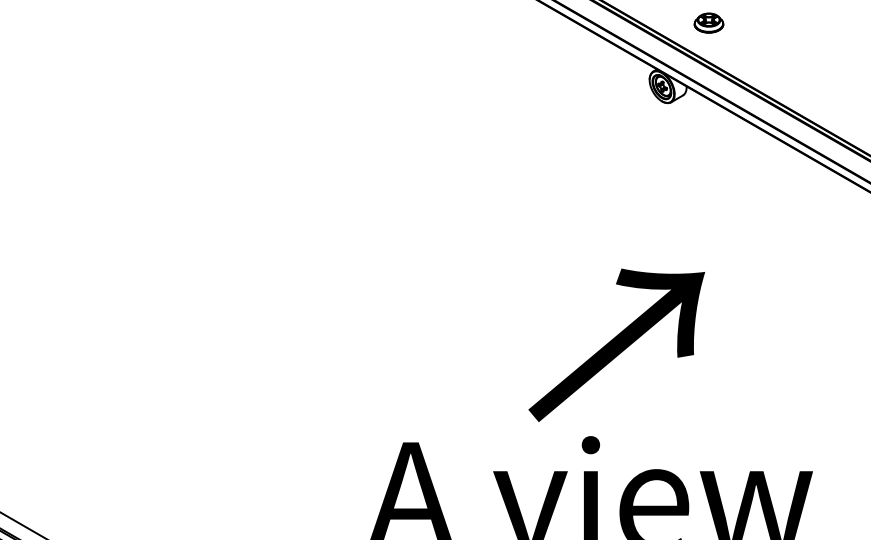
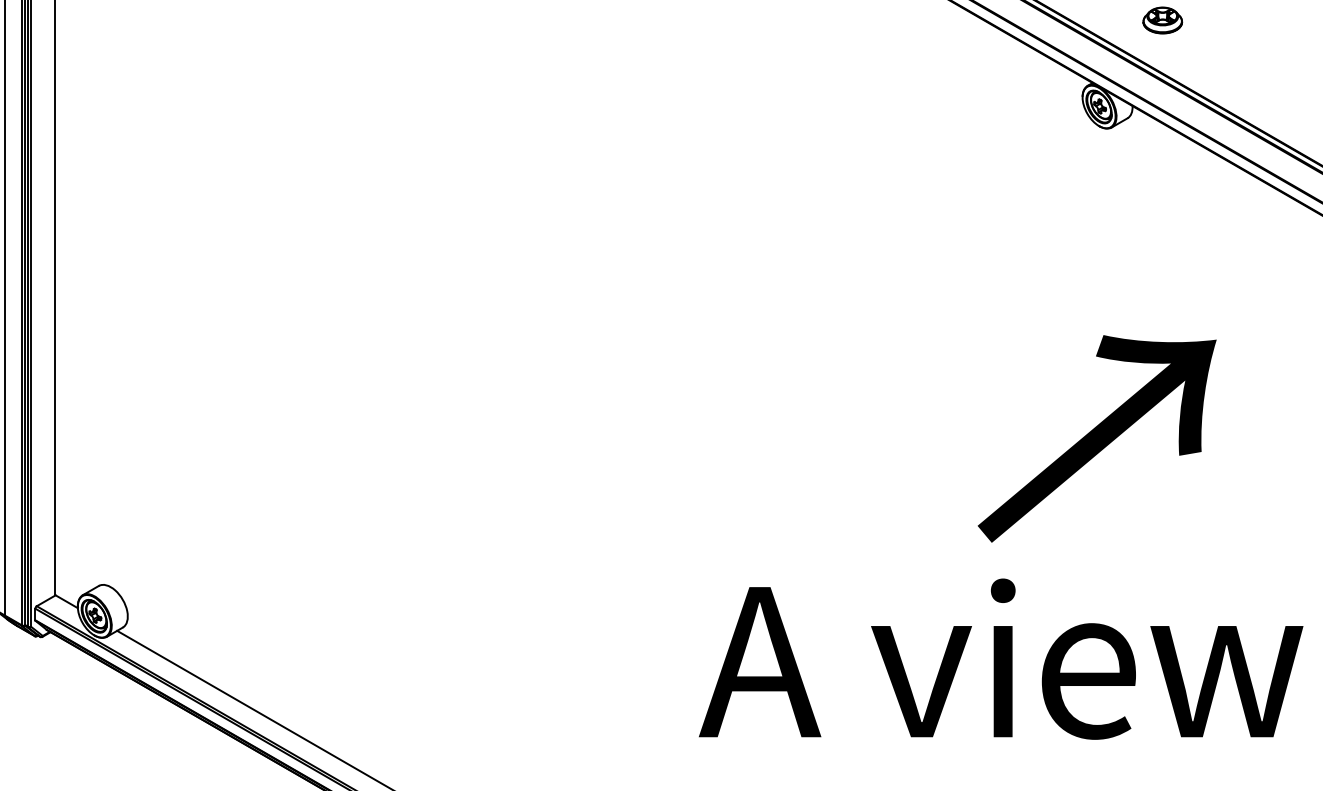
text: (616, 345) -> (1096, 438), moved

